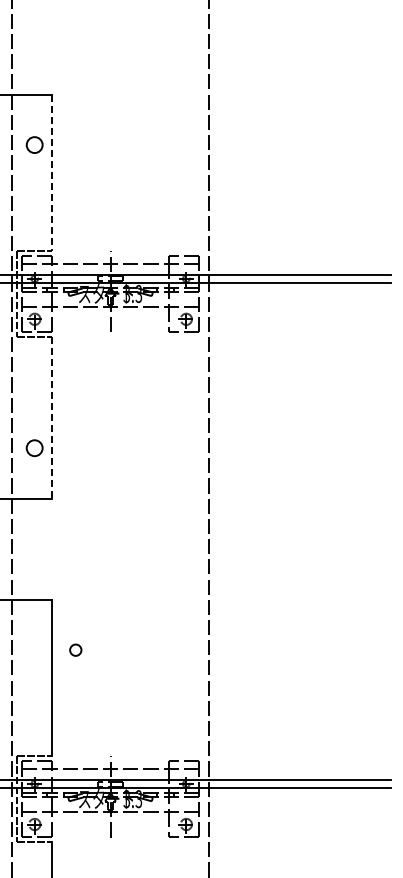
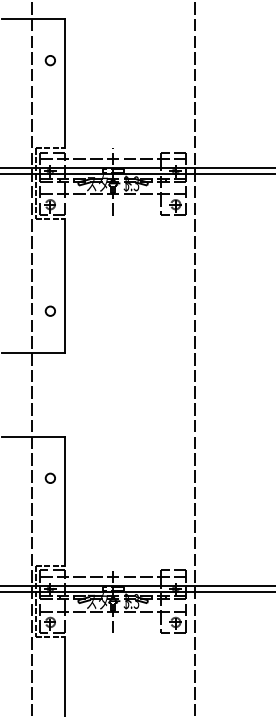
circle: (34, 144) -> (50, 60), size x0.71
line: (52, 173) -> (65, 84), dashed -> solid
line: (52, 417) -> (65, 285), dashed -> solid
circle: (34, 447) -> (50, 310), size x0.71
circle: (75, 649) -> (50, 477), moved

